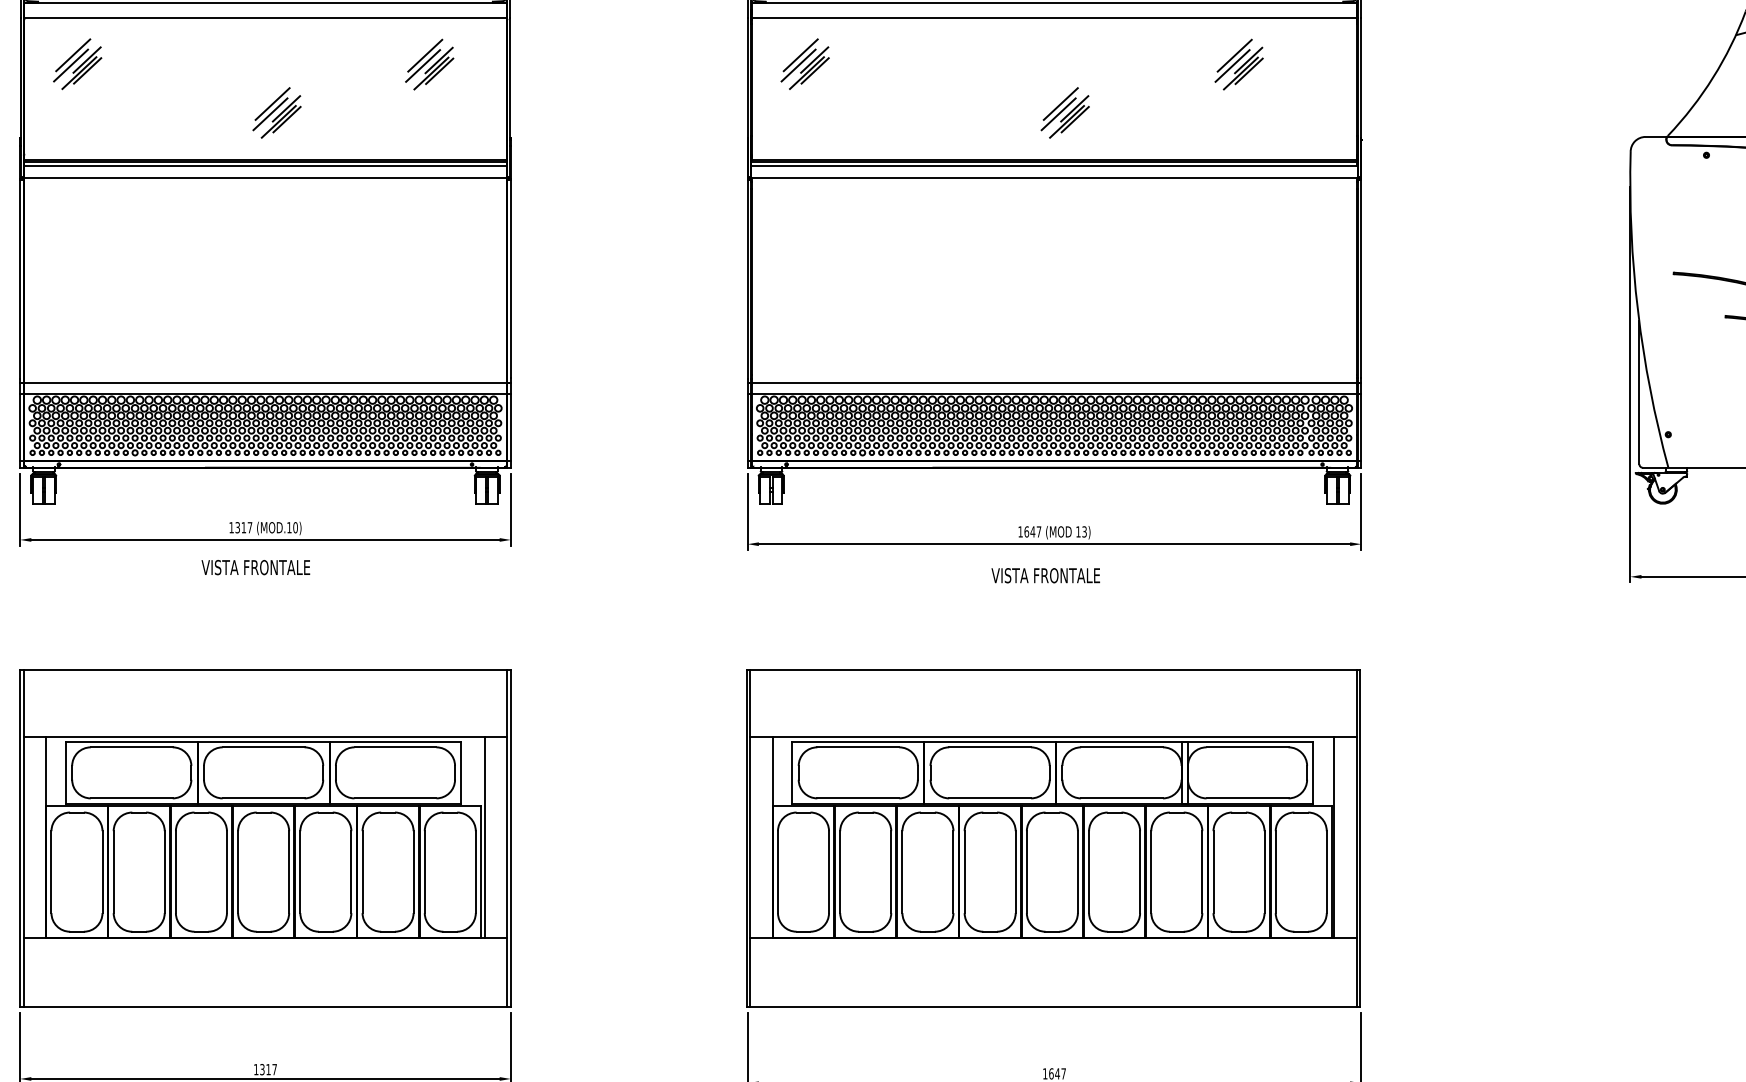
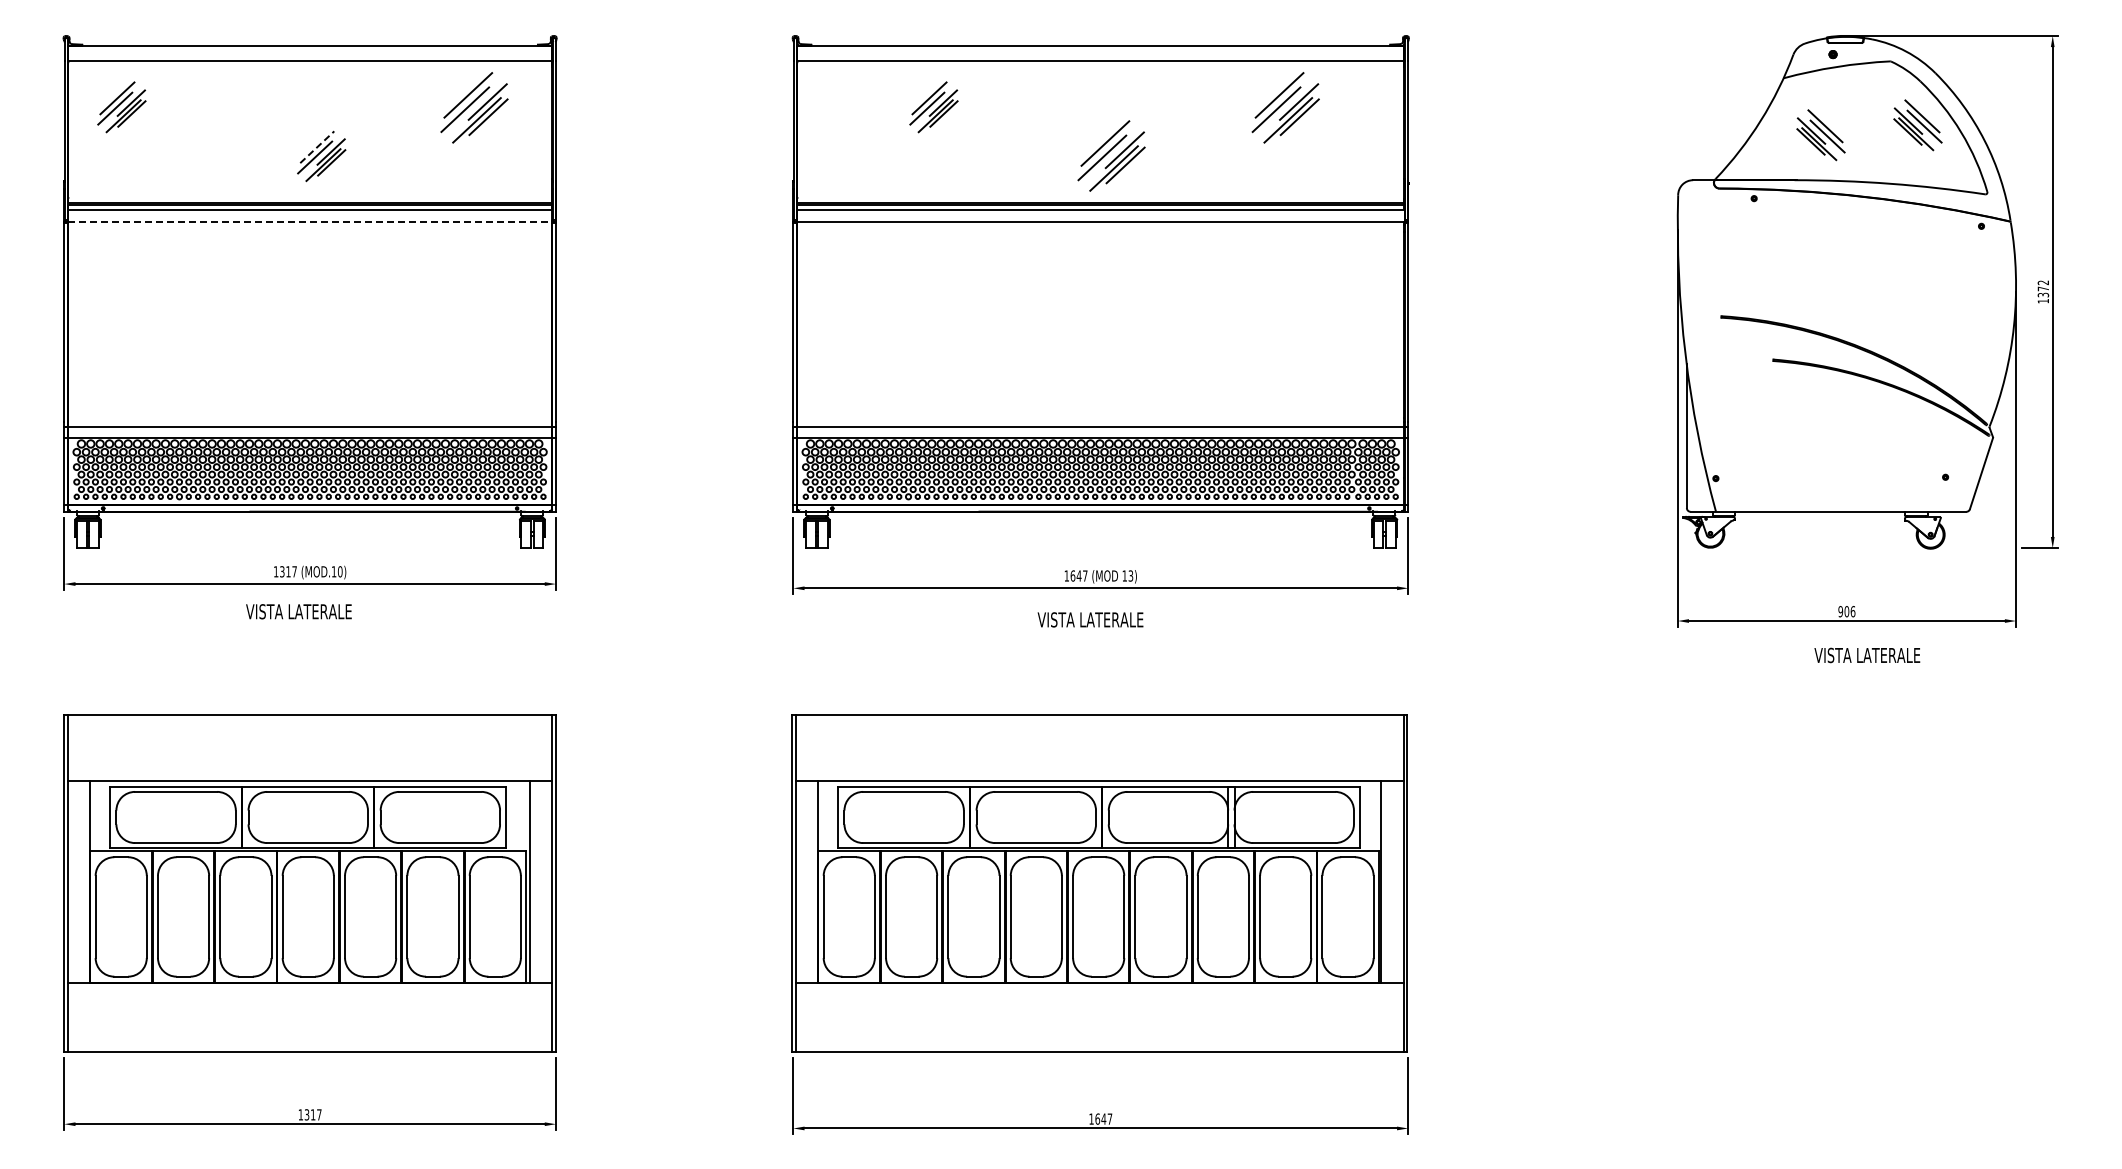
part: (429, 64) -> (474, 107), size x1.4
part: (804, 64) -> (933, 107), moved
part: (1238, 64) -> (1285, 107), size x1.4
line: (272, 103) -> (317, 146), solid -> dashed
part: (1065, 113) -> (1111, 156), size x1.4
line: (265, 178) -> (310, 221), solid -> dashed
text: (277, 567) -> (322, 611), VISTA FRONTALE -> VISTA LATERALE
text: (1067, 575) -> (1113, 619), VISTA FRONTALE -> VISTA LATERALE

